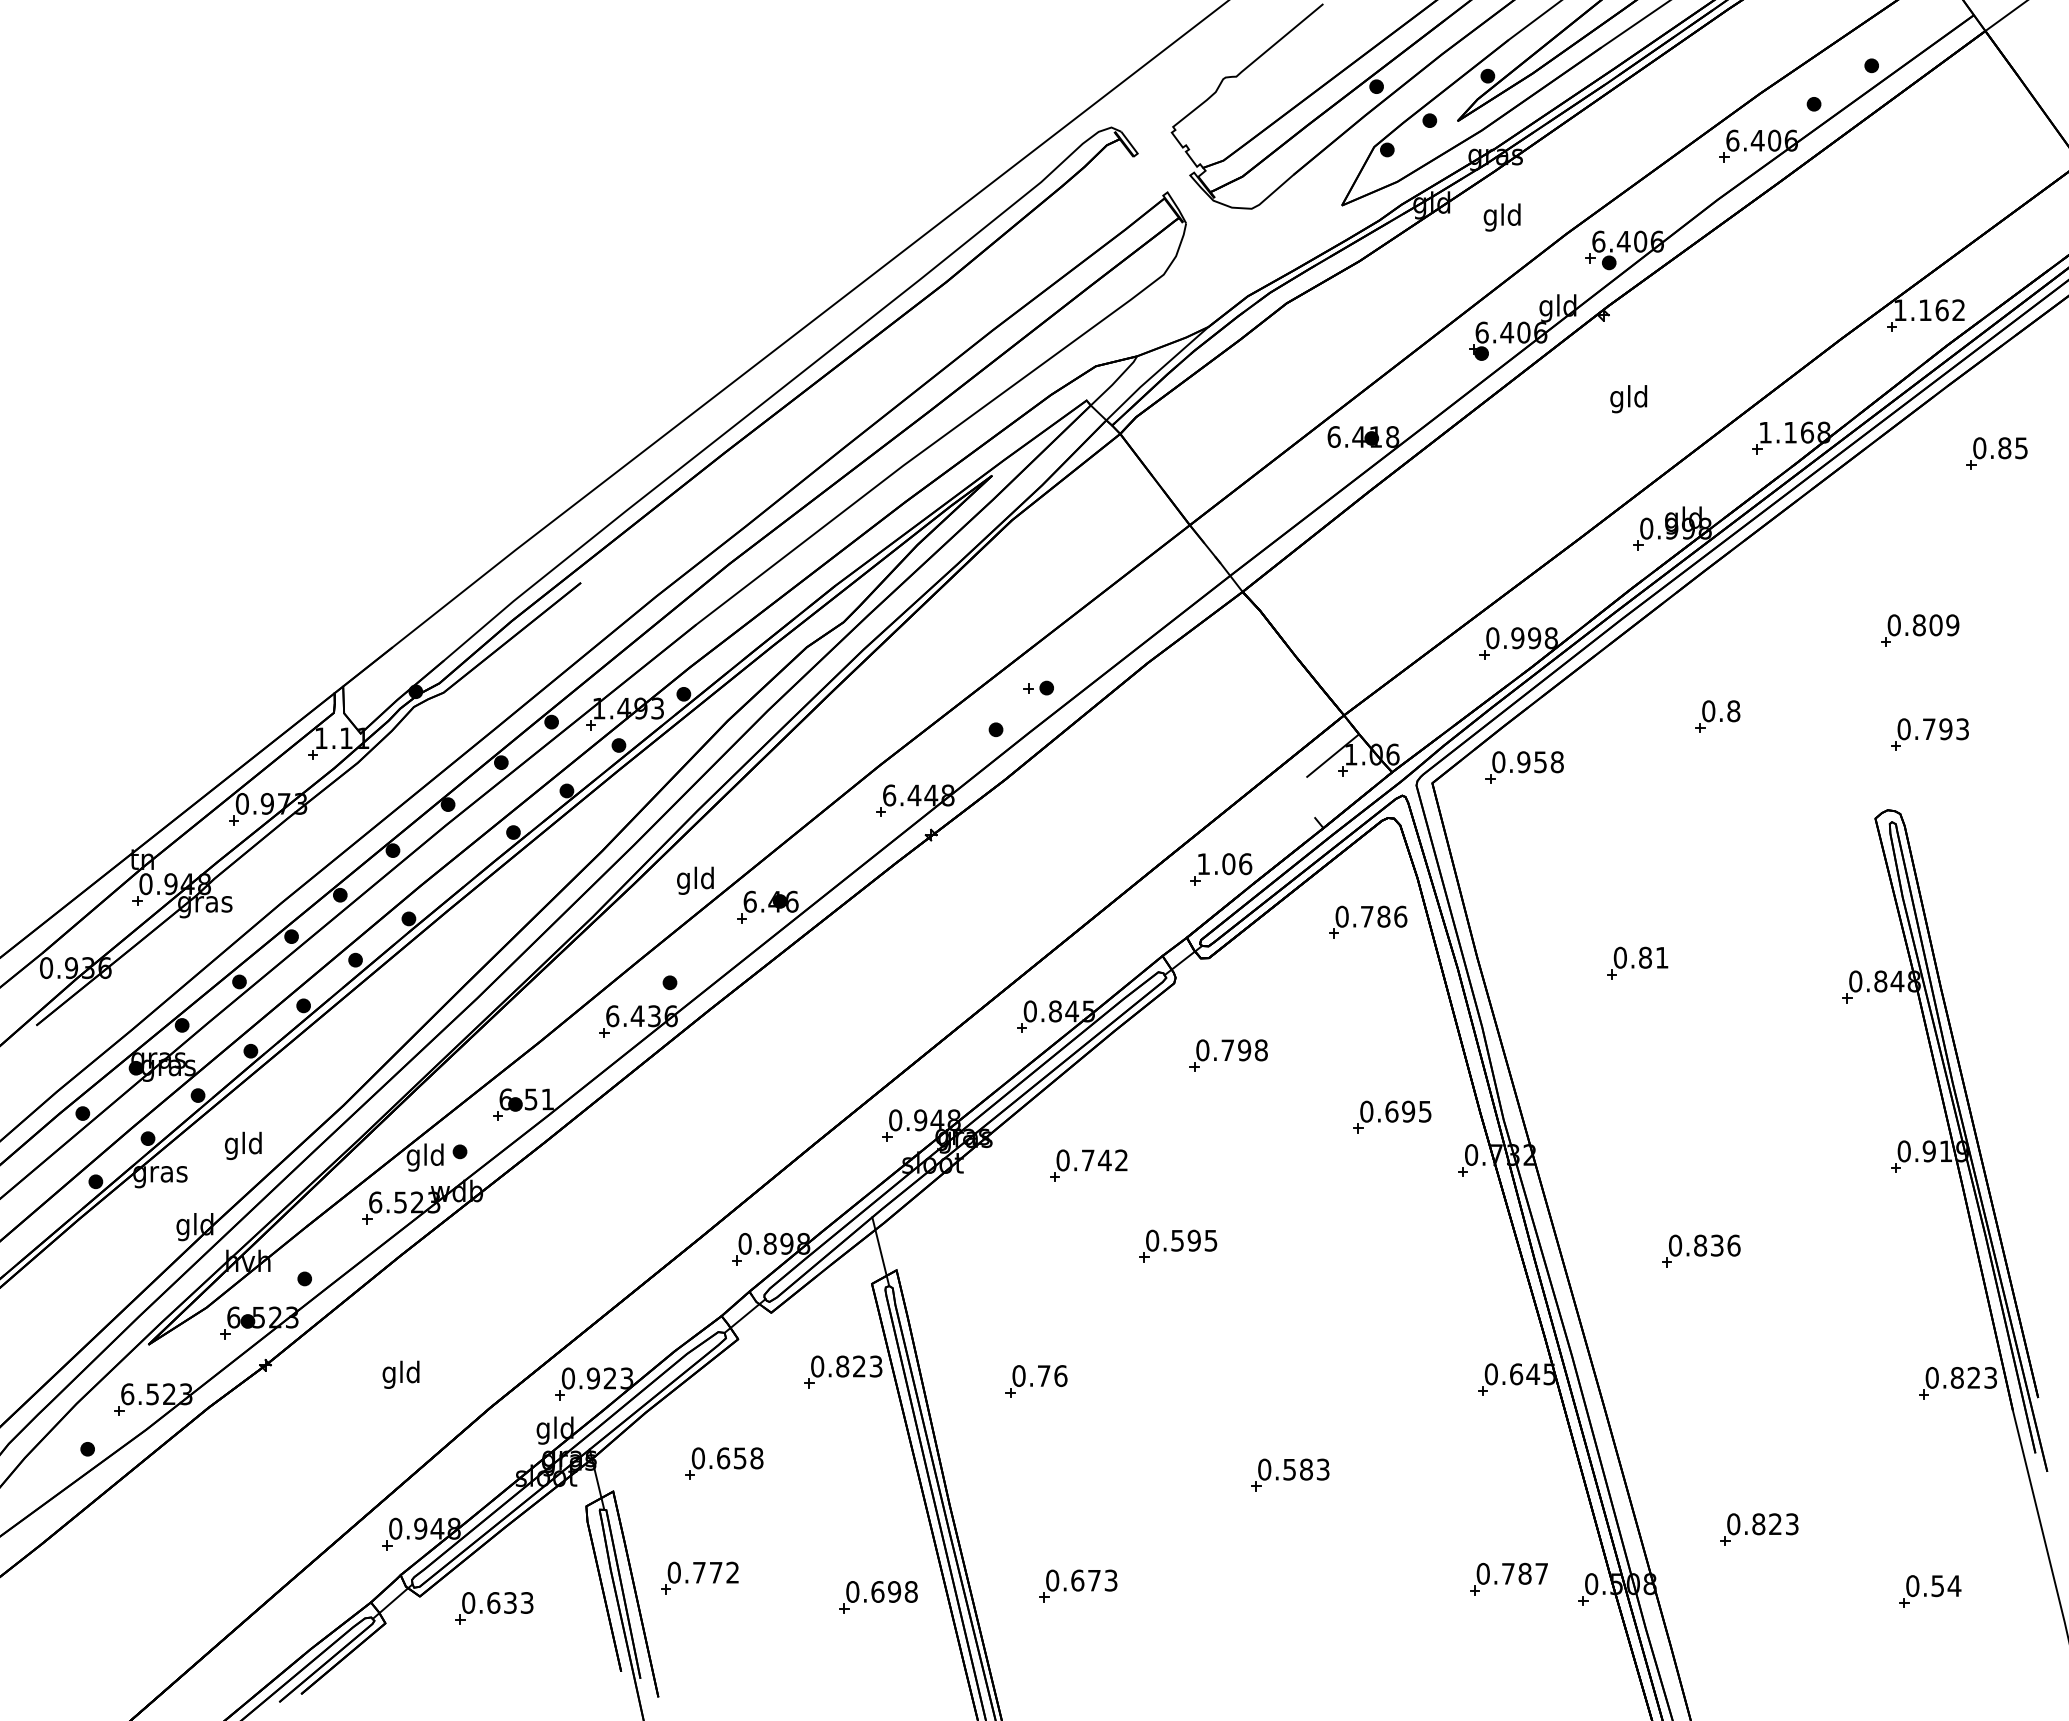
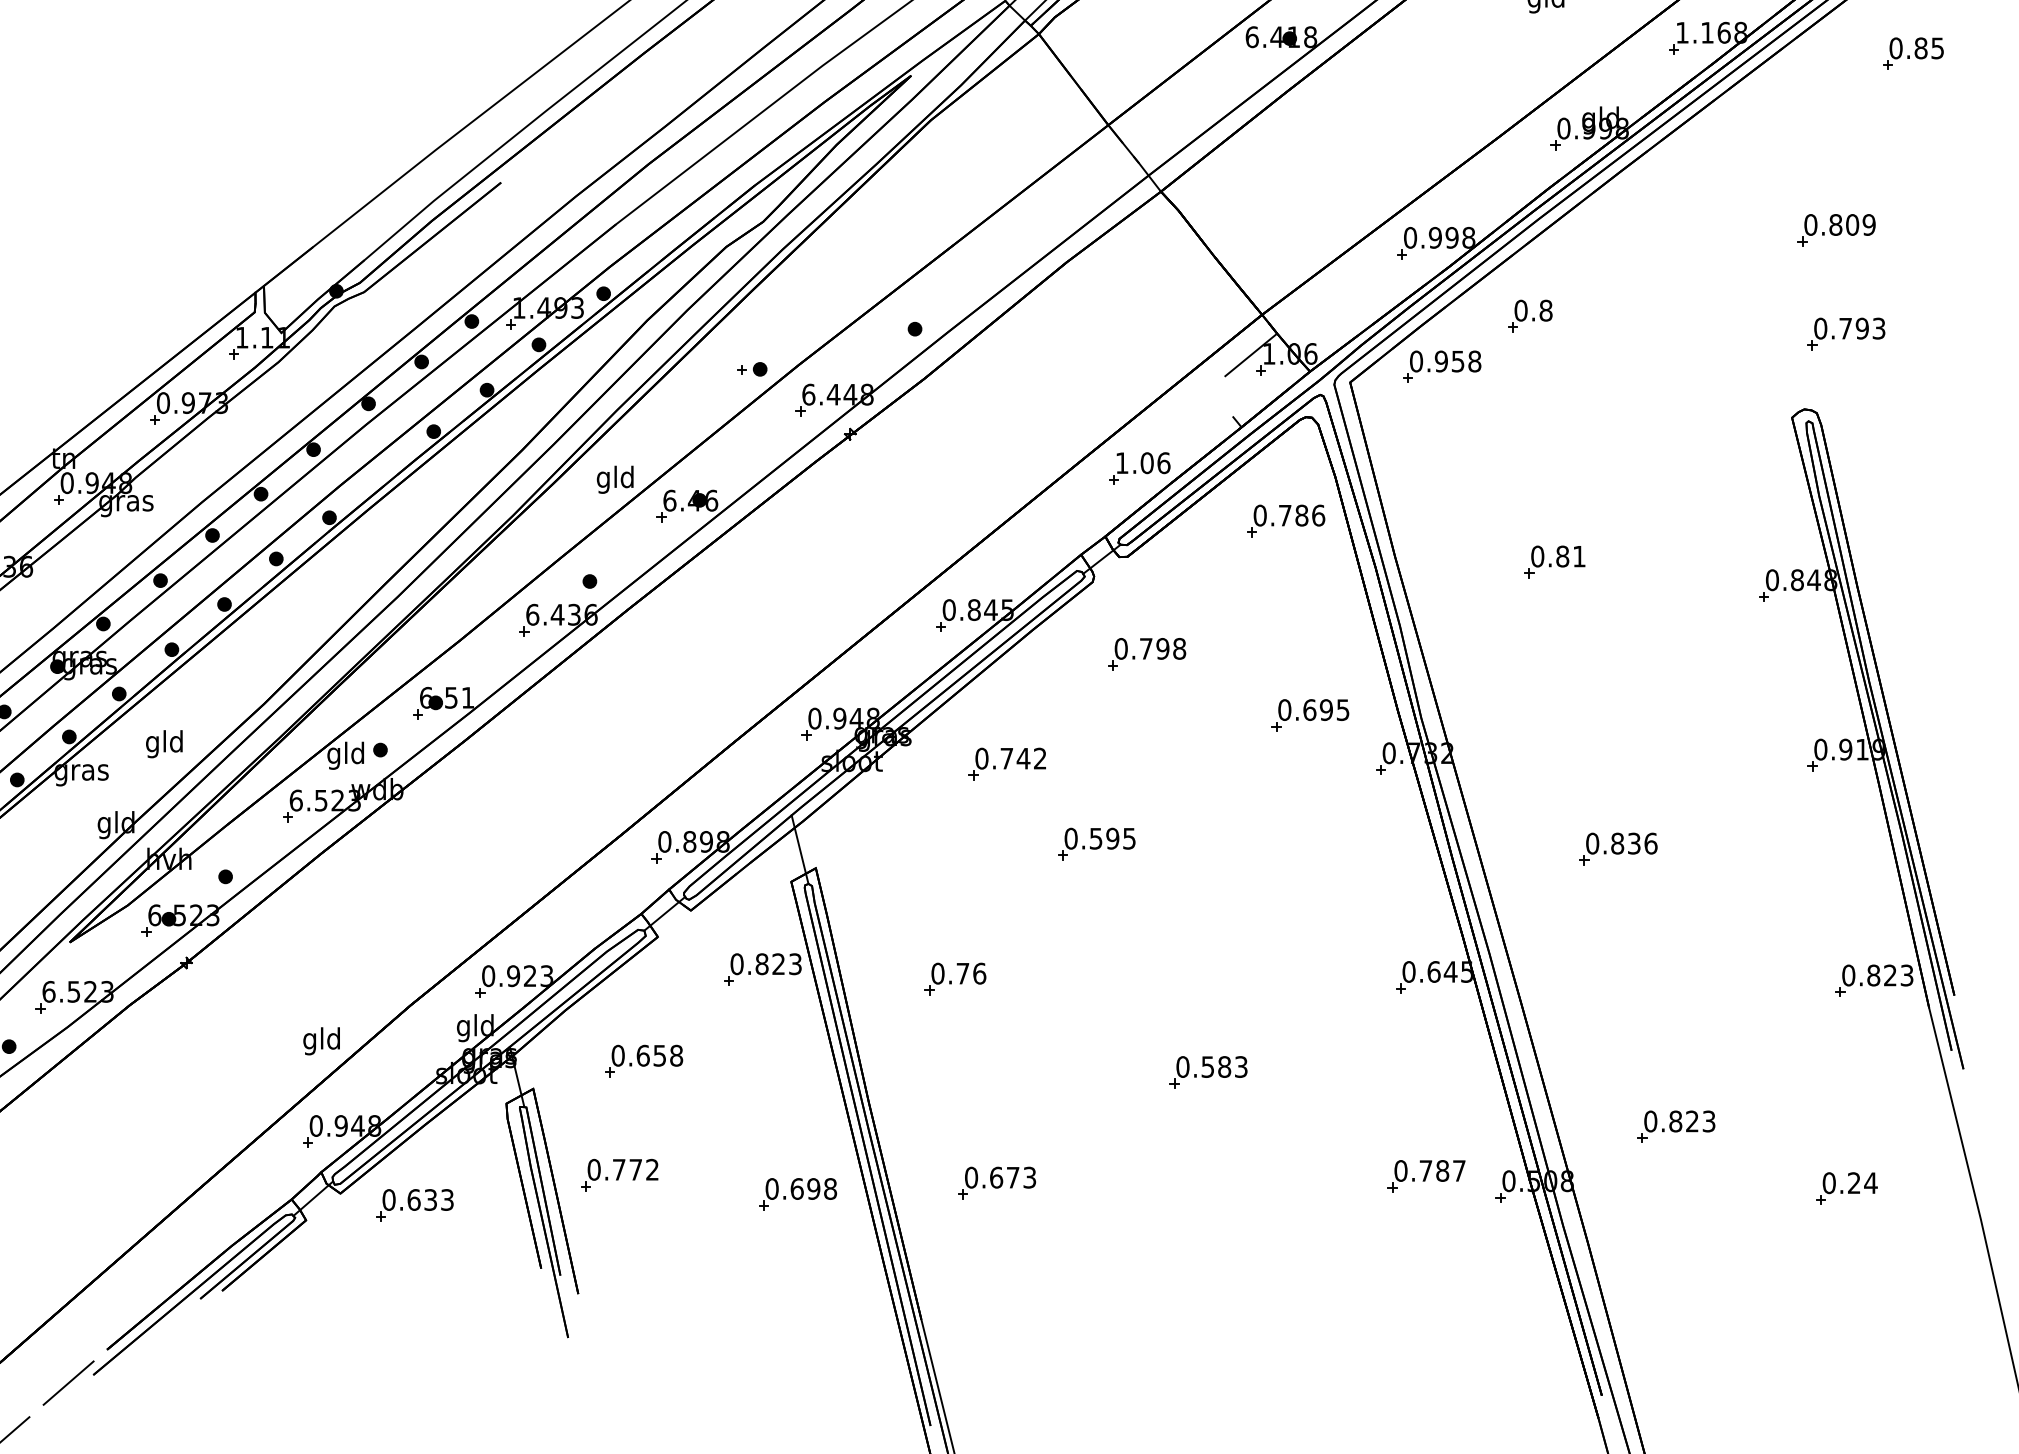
part: (1038, 687) -> (751, 368), moved
part: (1717, 716) -> (1529, 315), moved
text: (400, 1374) -> (321, 1040), moved
text: (1937, 1586) -> (1853, 1183), 0.54 -> 0.24

